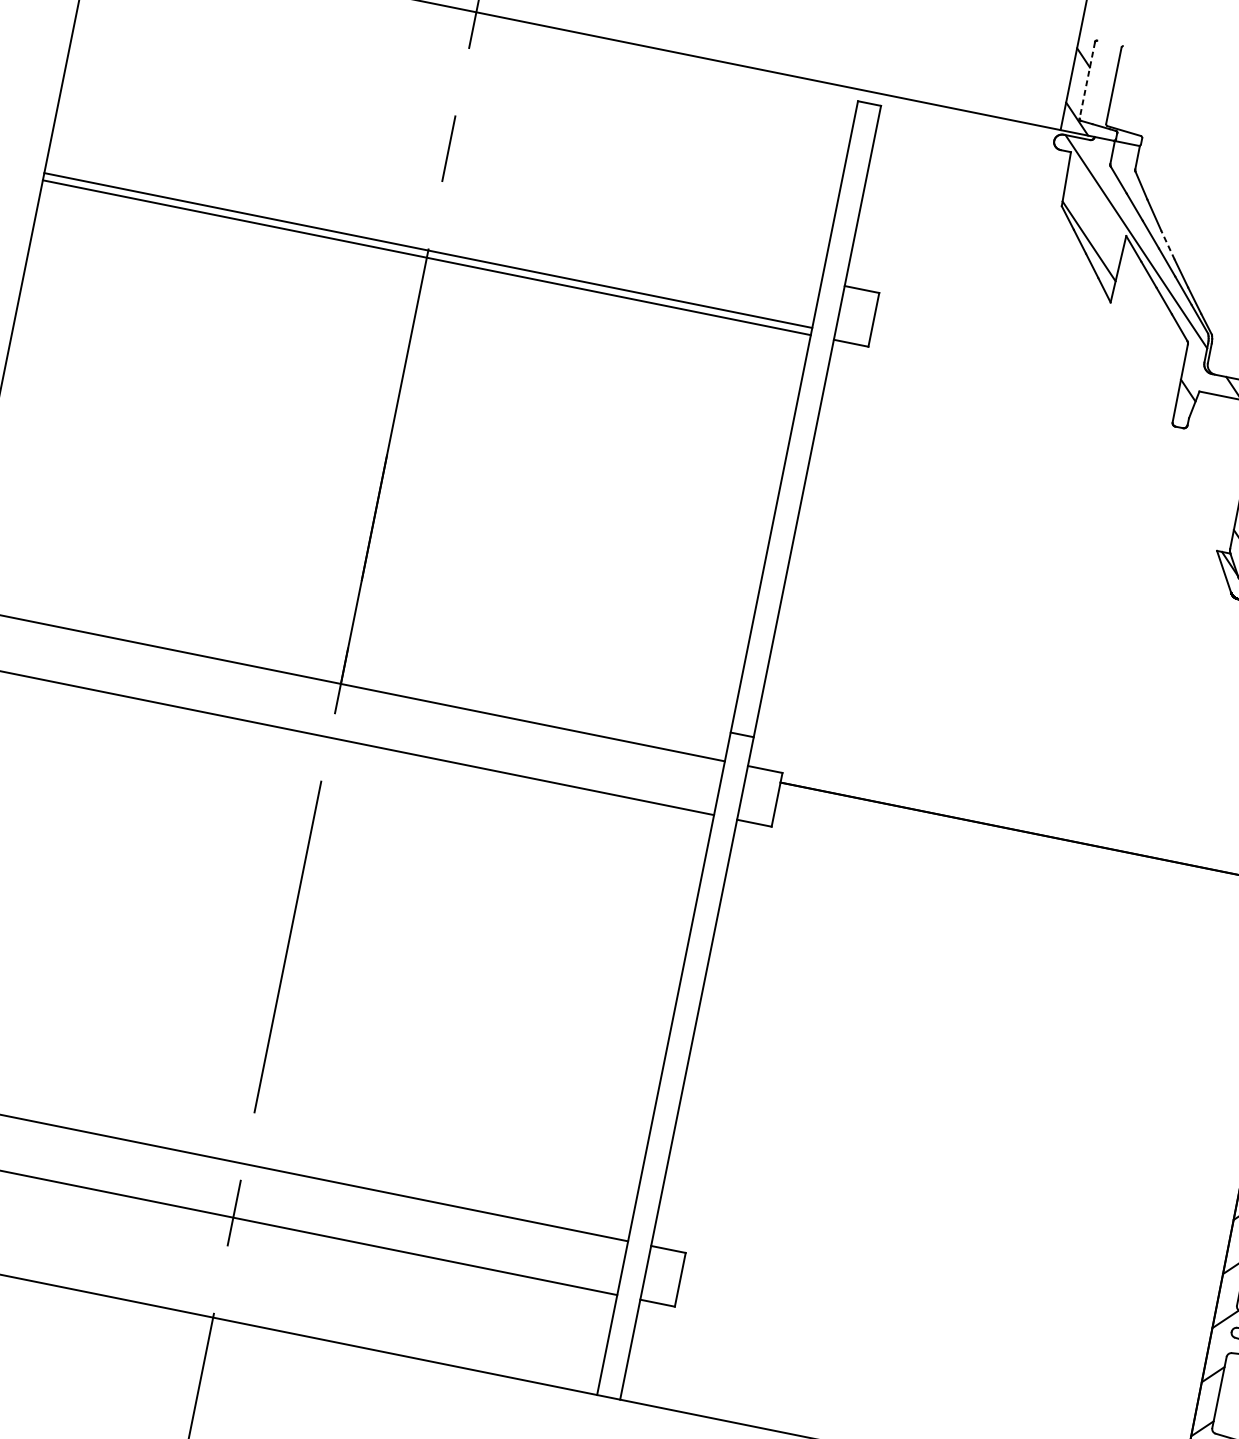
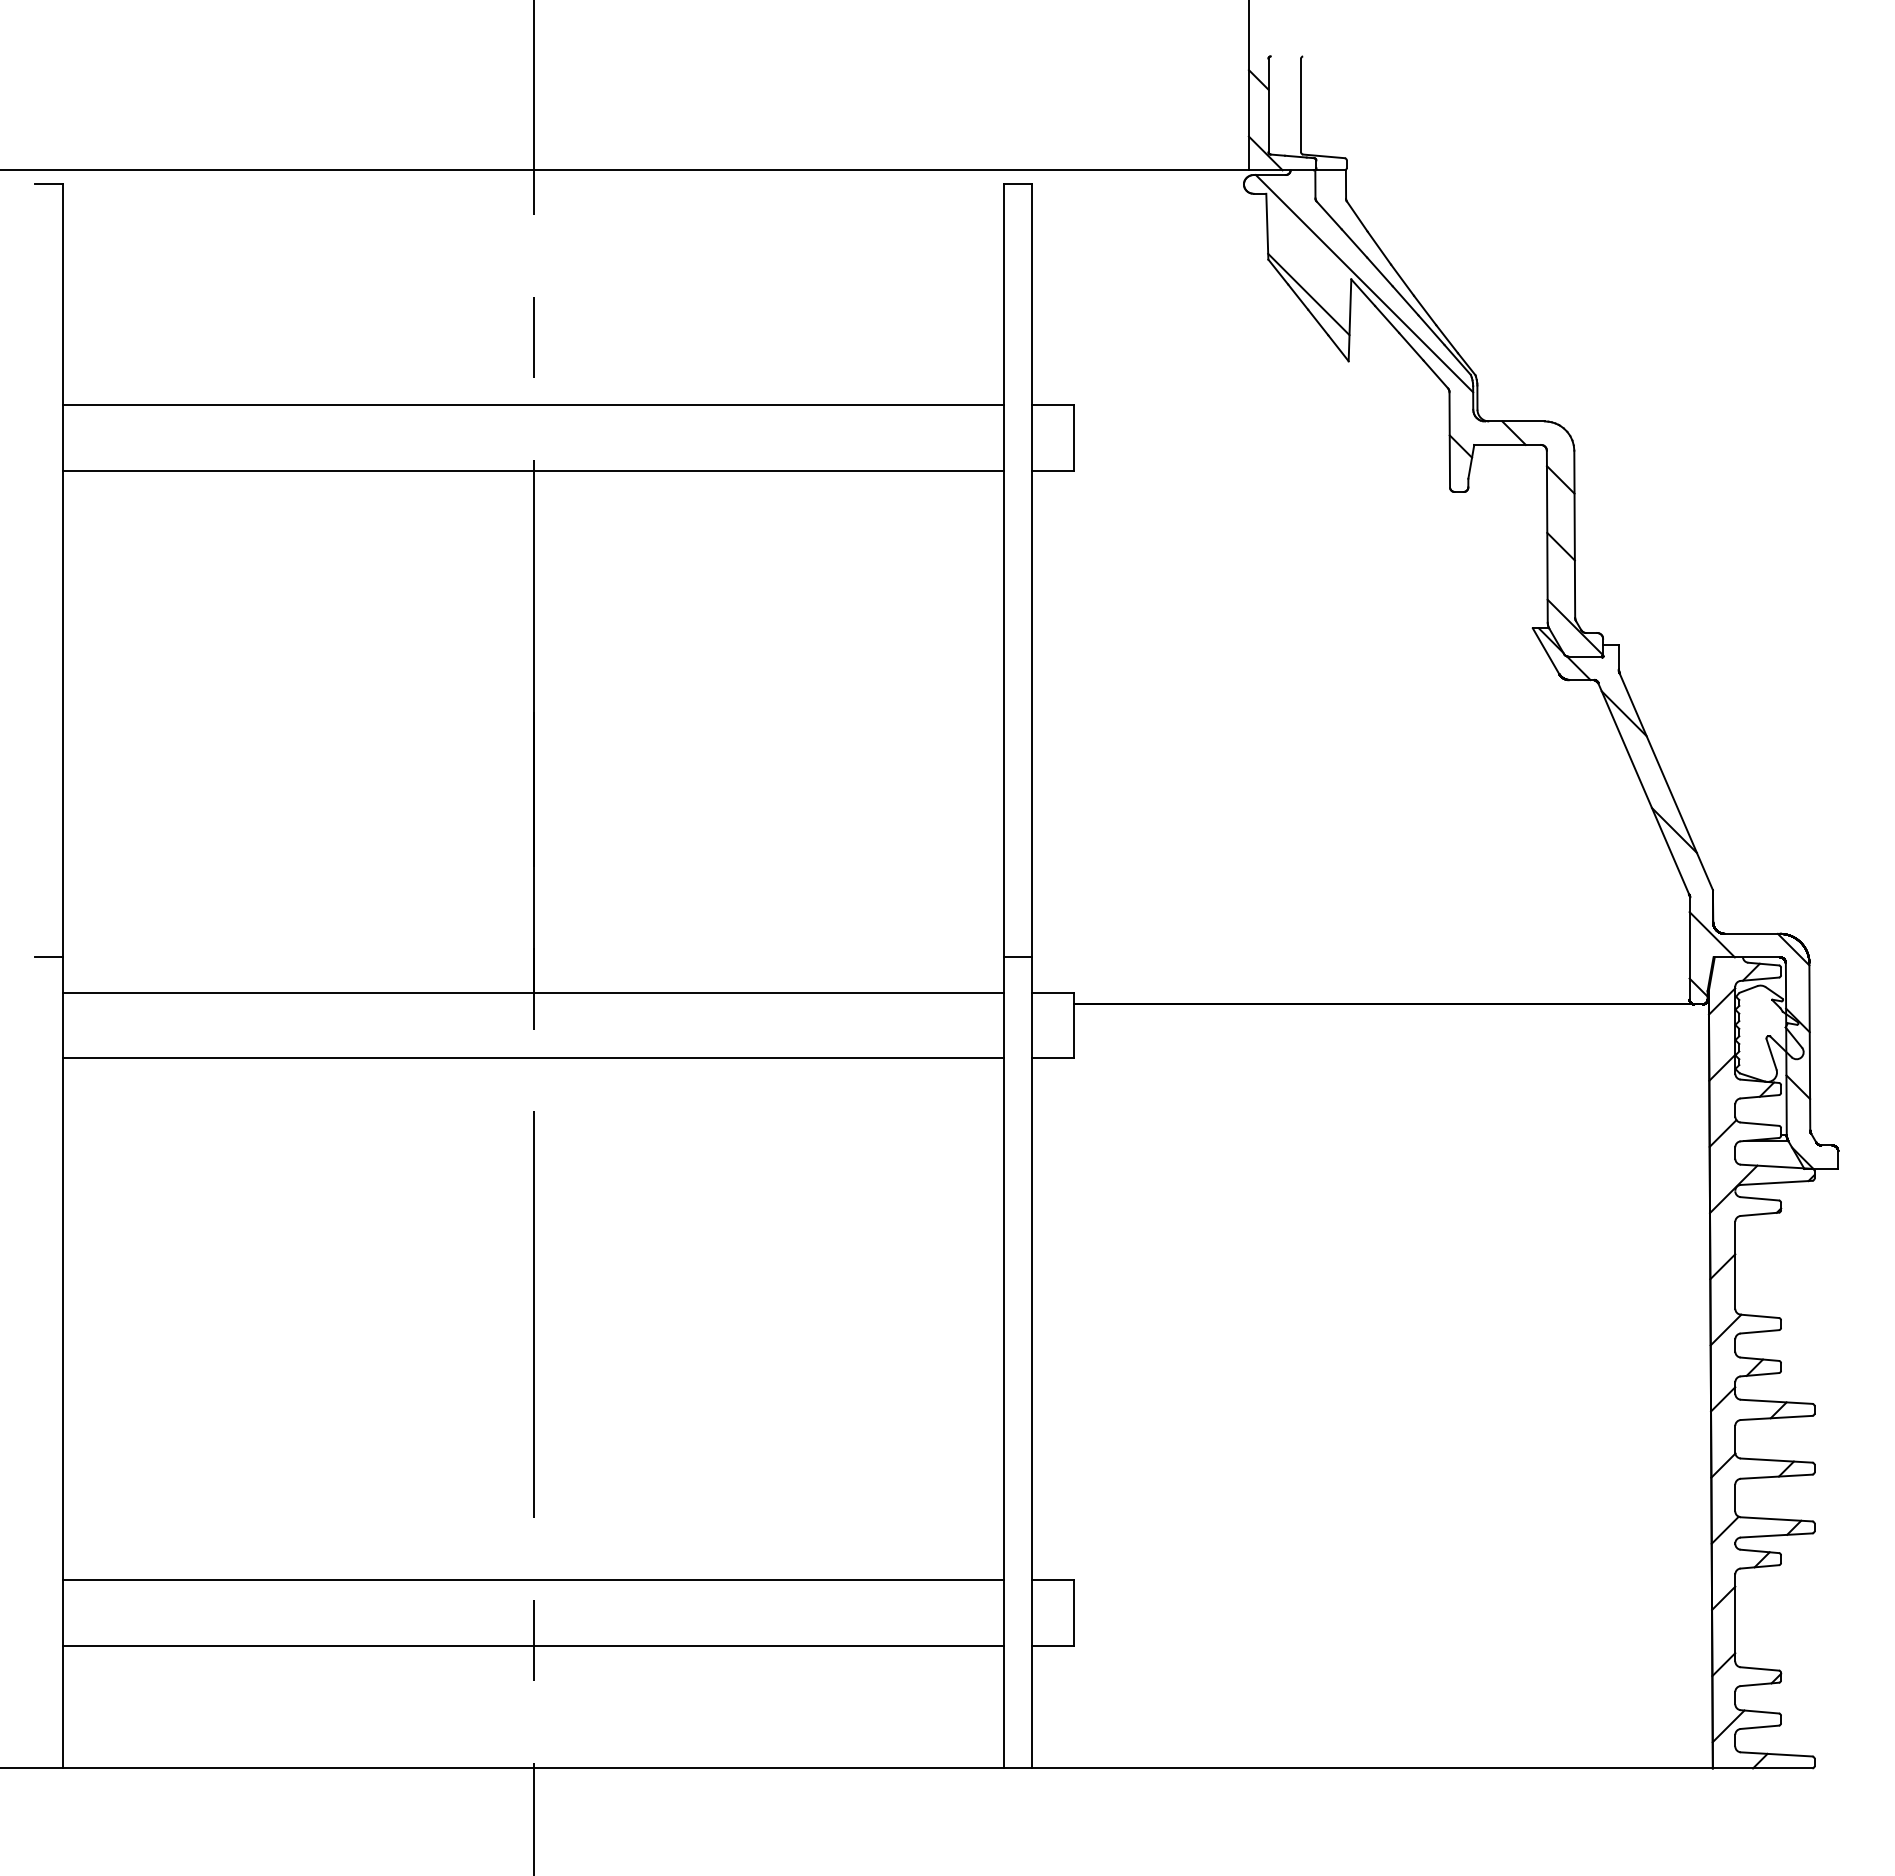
line: (1087, 80) -> (1268, 105), dashed -> solid
line: (1168, 244) -> (1402, 279), dashed -> solid
line: (428, 250) -> (533, 404), moved

